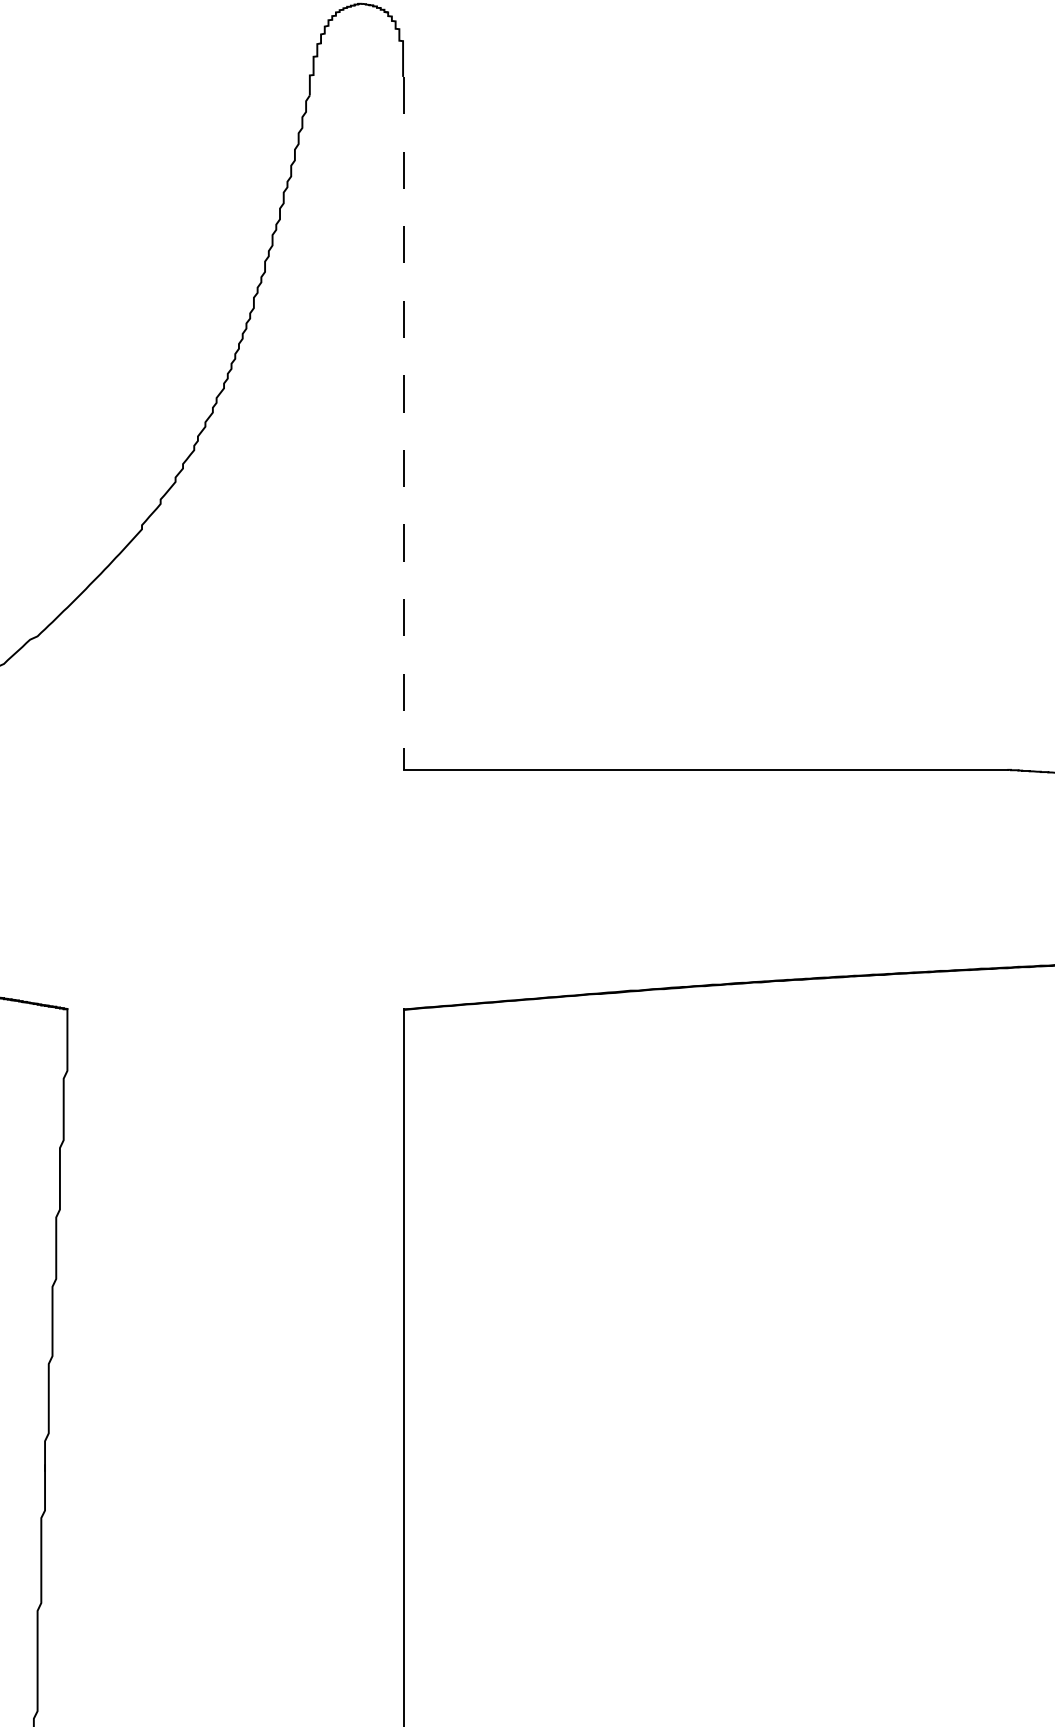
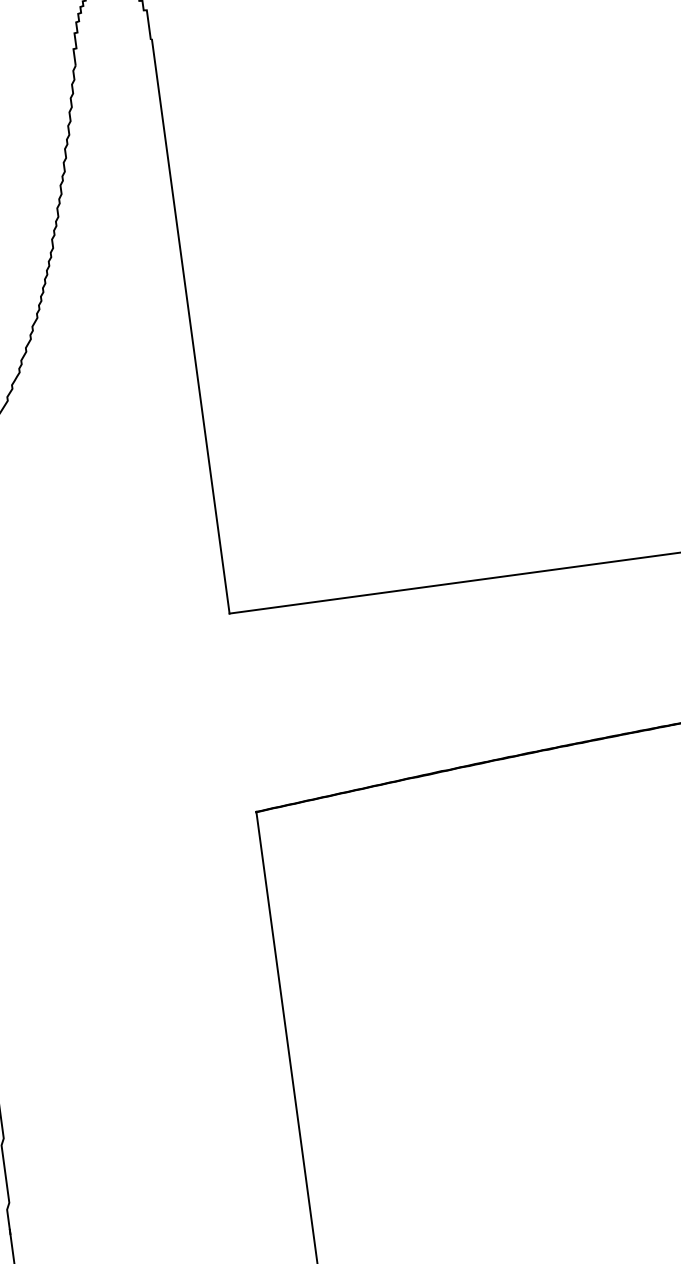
line: (404, 423) -> (190, 326), dashed -> solid

